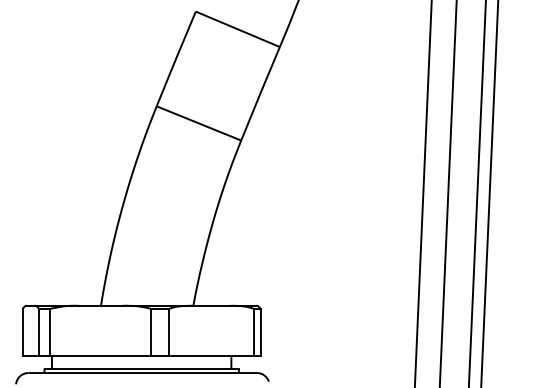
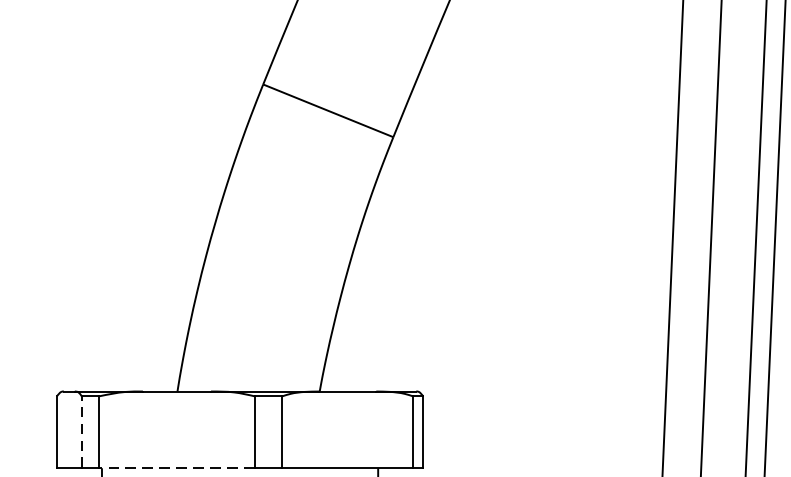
line: (38, 331) -> (81, 431), solid -> dashed
line: (100, 355) -> (176, 468), solid -> dashed

